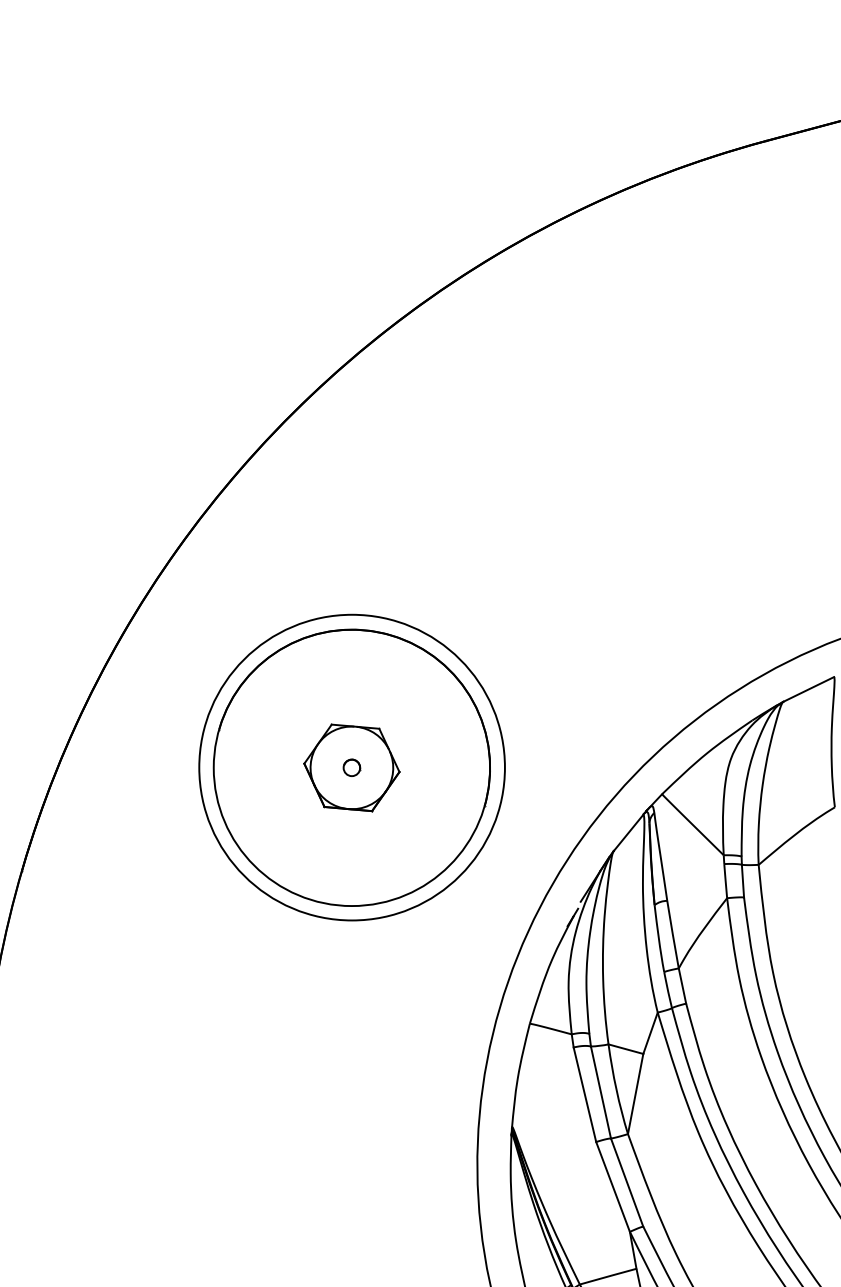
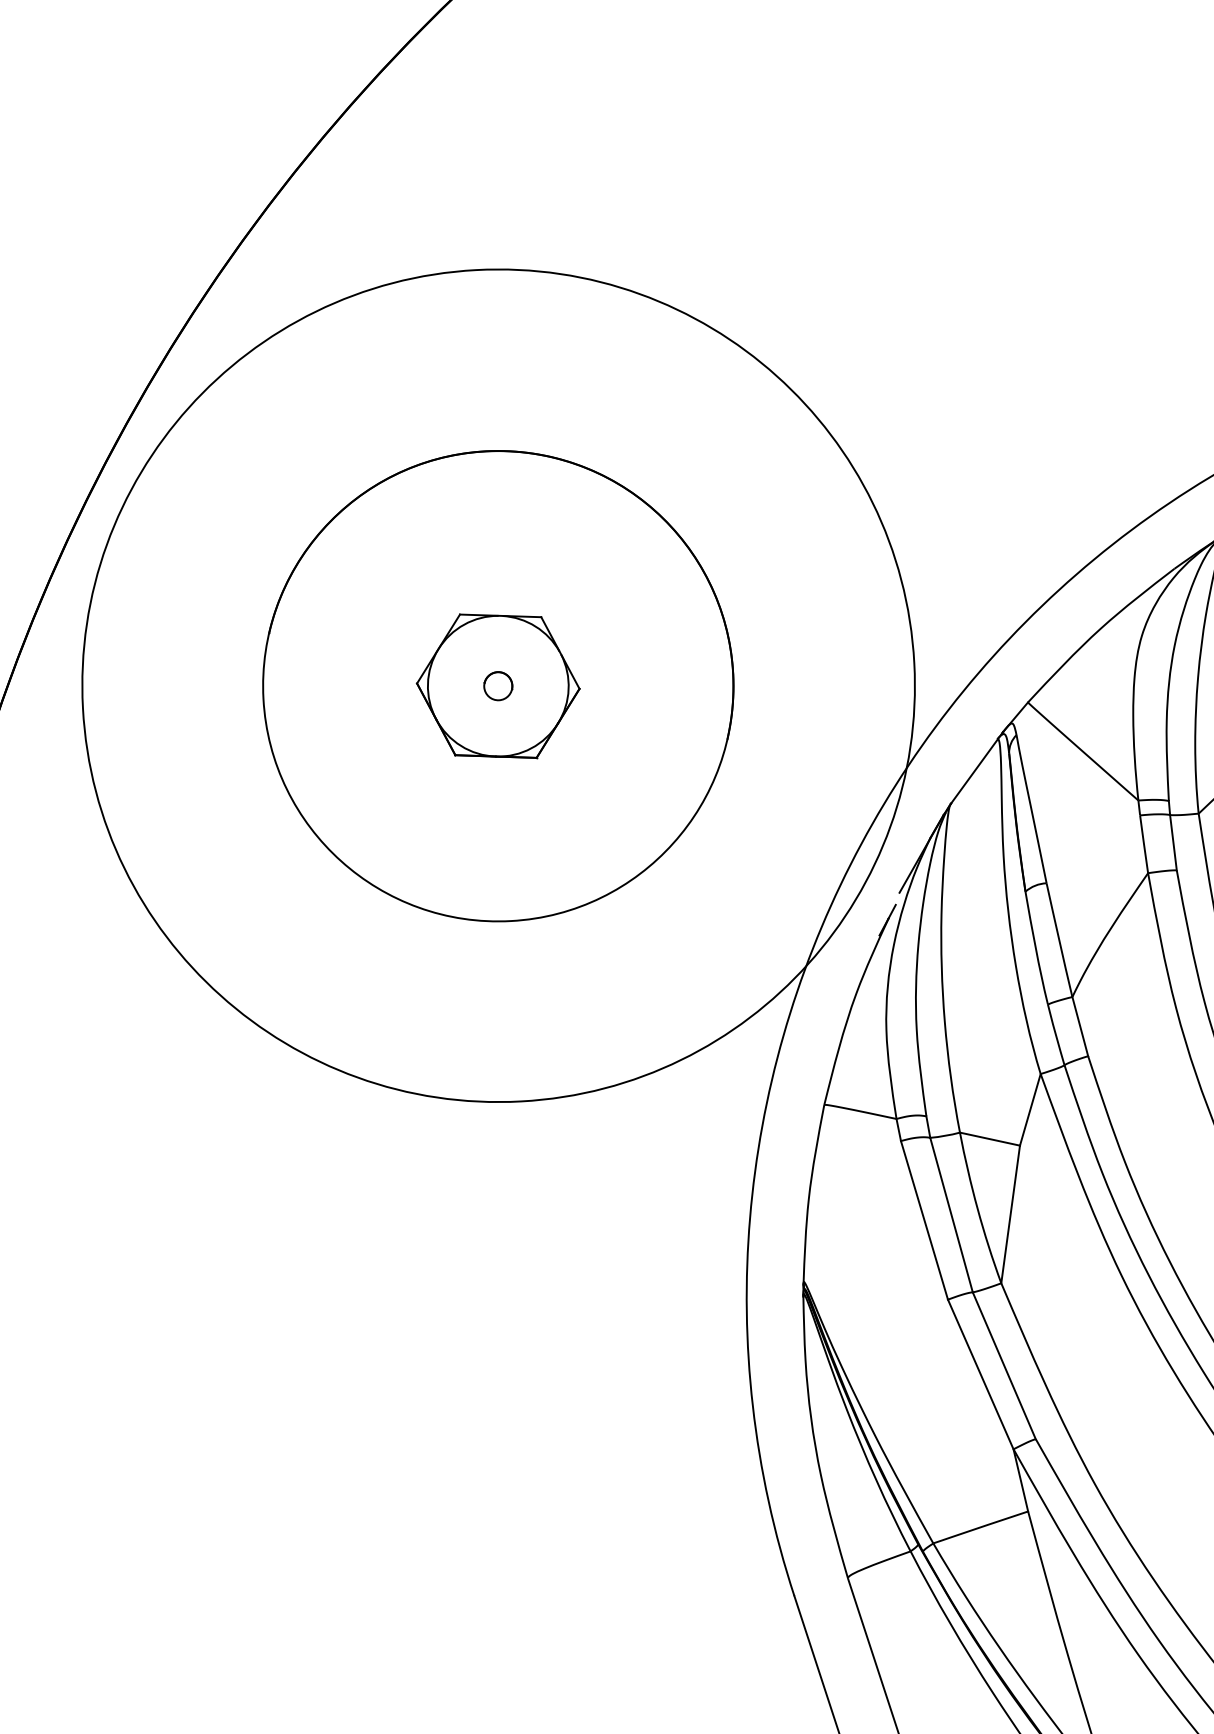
circle: (351, 767) -> (497, 685), size x1.6

